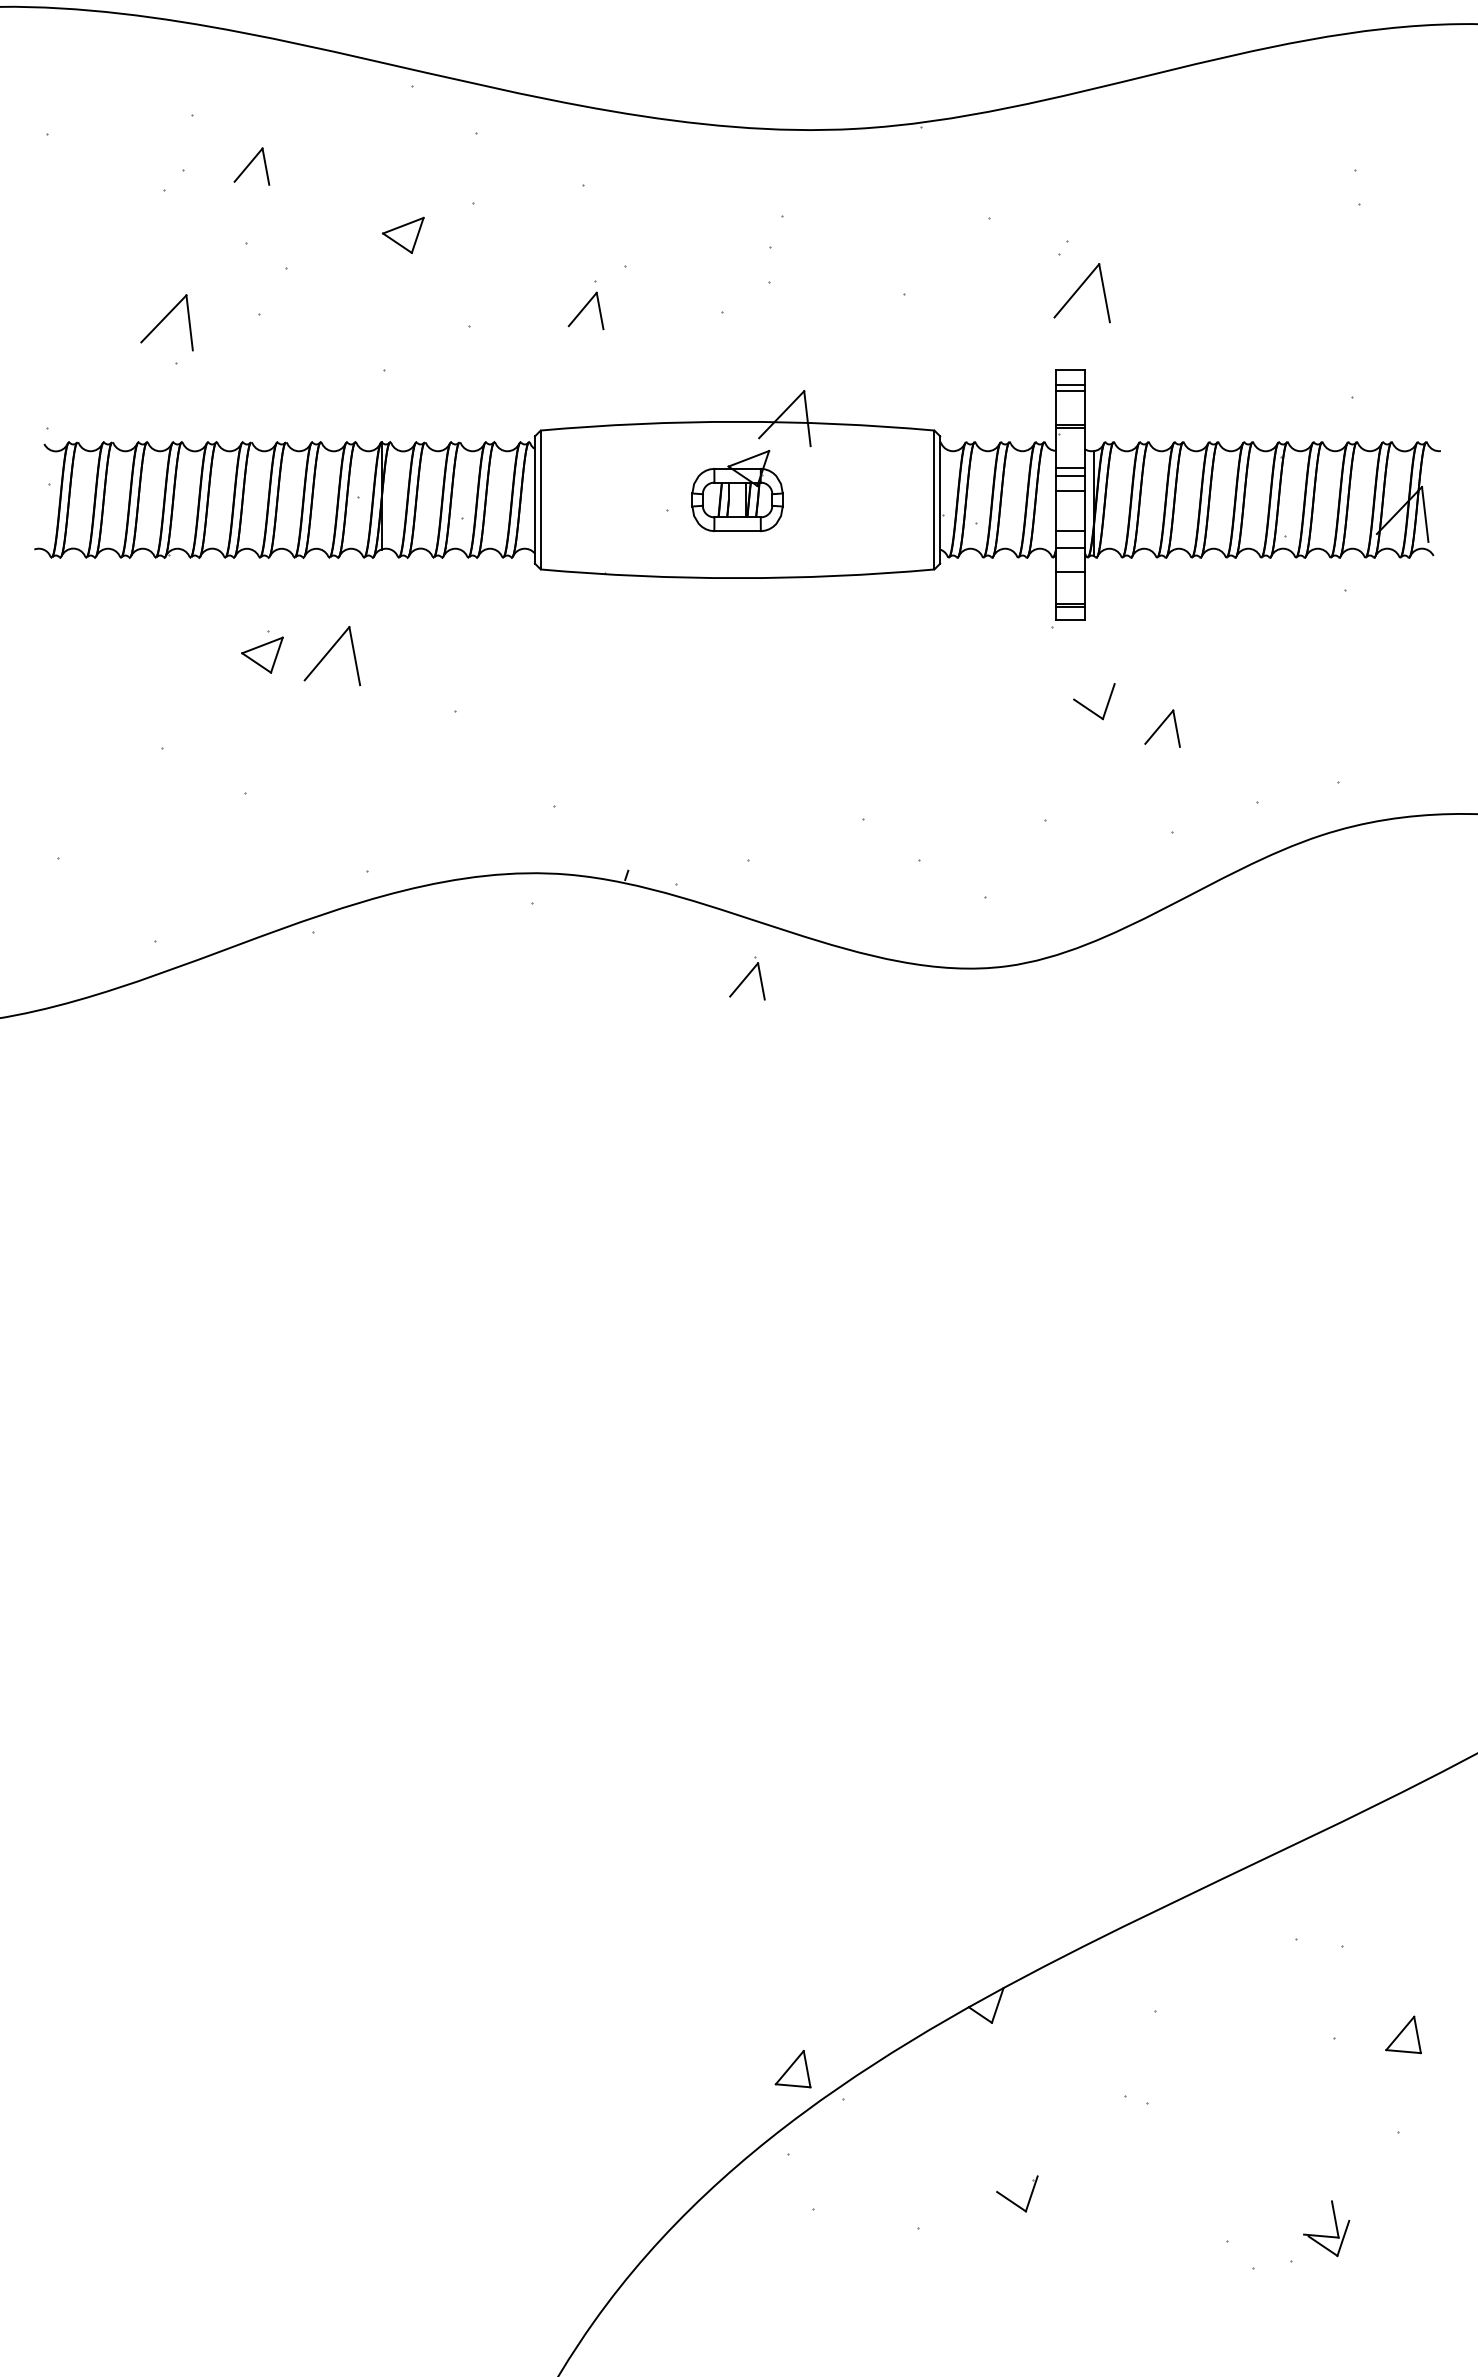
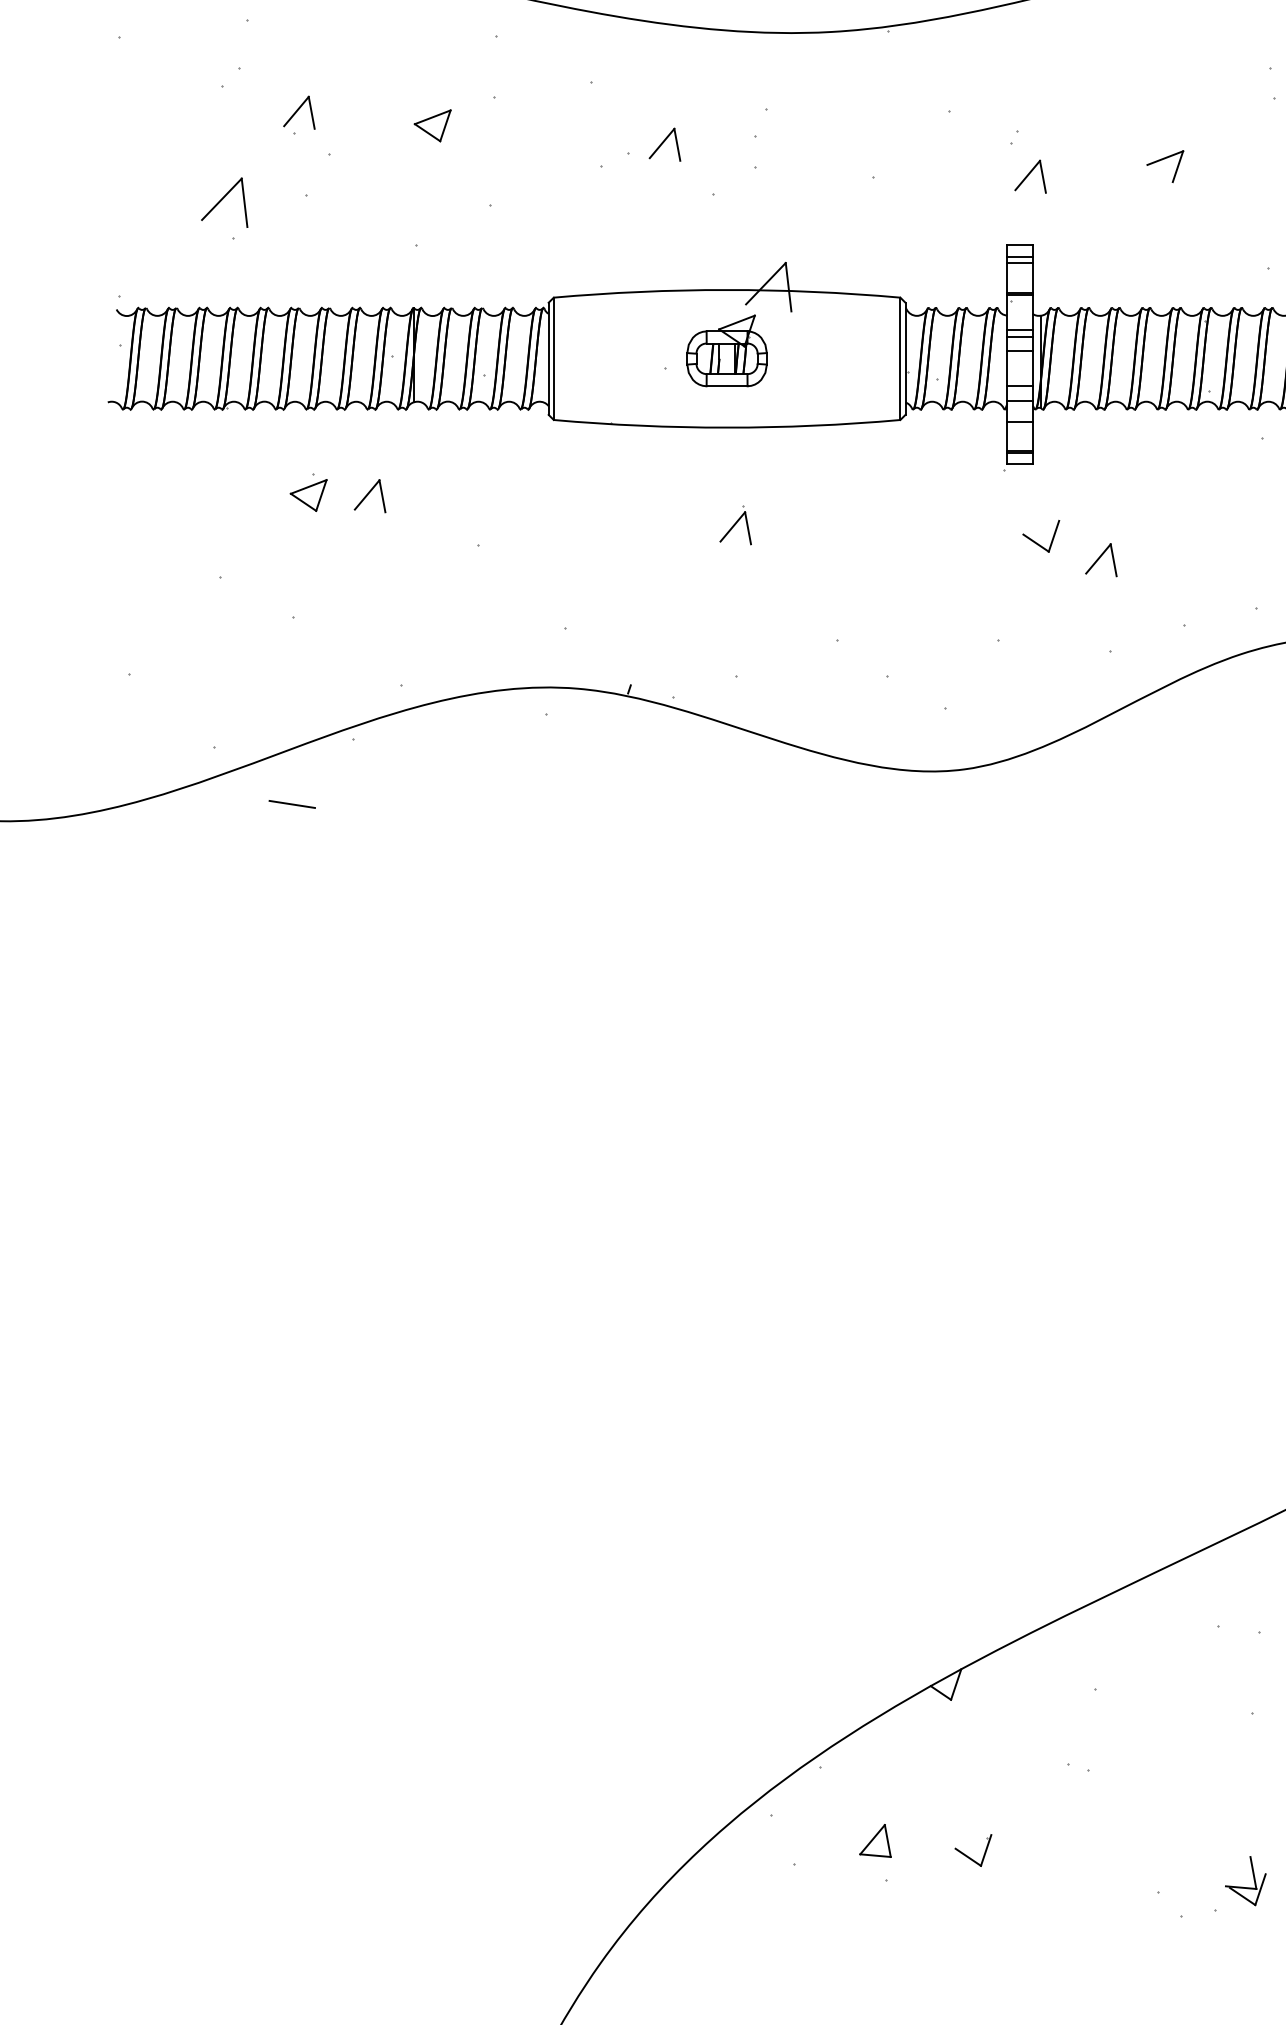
part: (251, 166) -> (299, 112), moved
part: (1232, 274) -> (1162, 160), added
part: (1082, 293) -> (1030, 176), size x0.62
part: (585, 310) -> (664, 144), moved
part: (331, 655) -> (369, 495), size x0.62
part: (747, 978) -> (735, 525), moved
line: (243, 1006) -> (291, 804), added
part: (792, 2069) -> (874, 1841), moved

